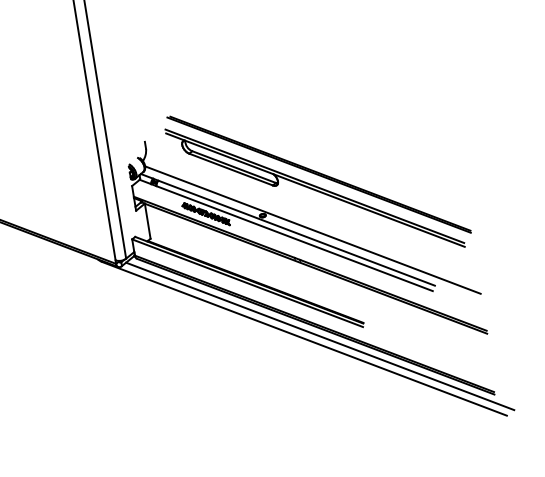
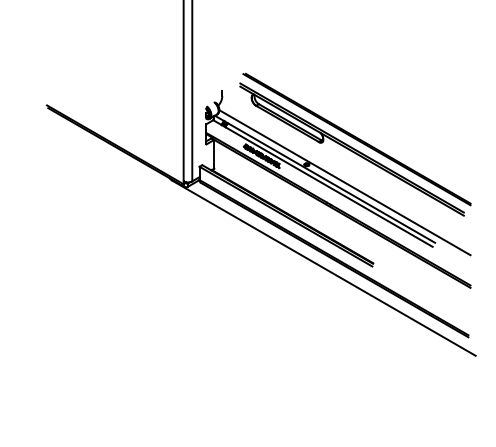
line: (319, 336) -> (336, 268), removed

